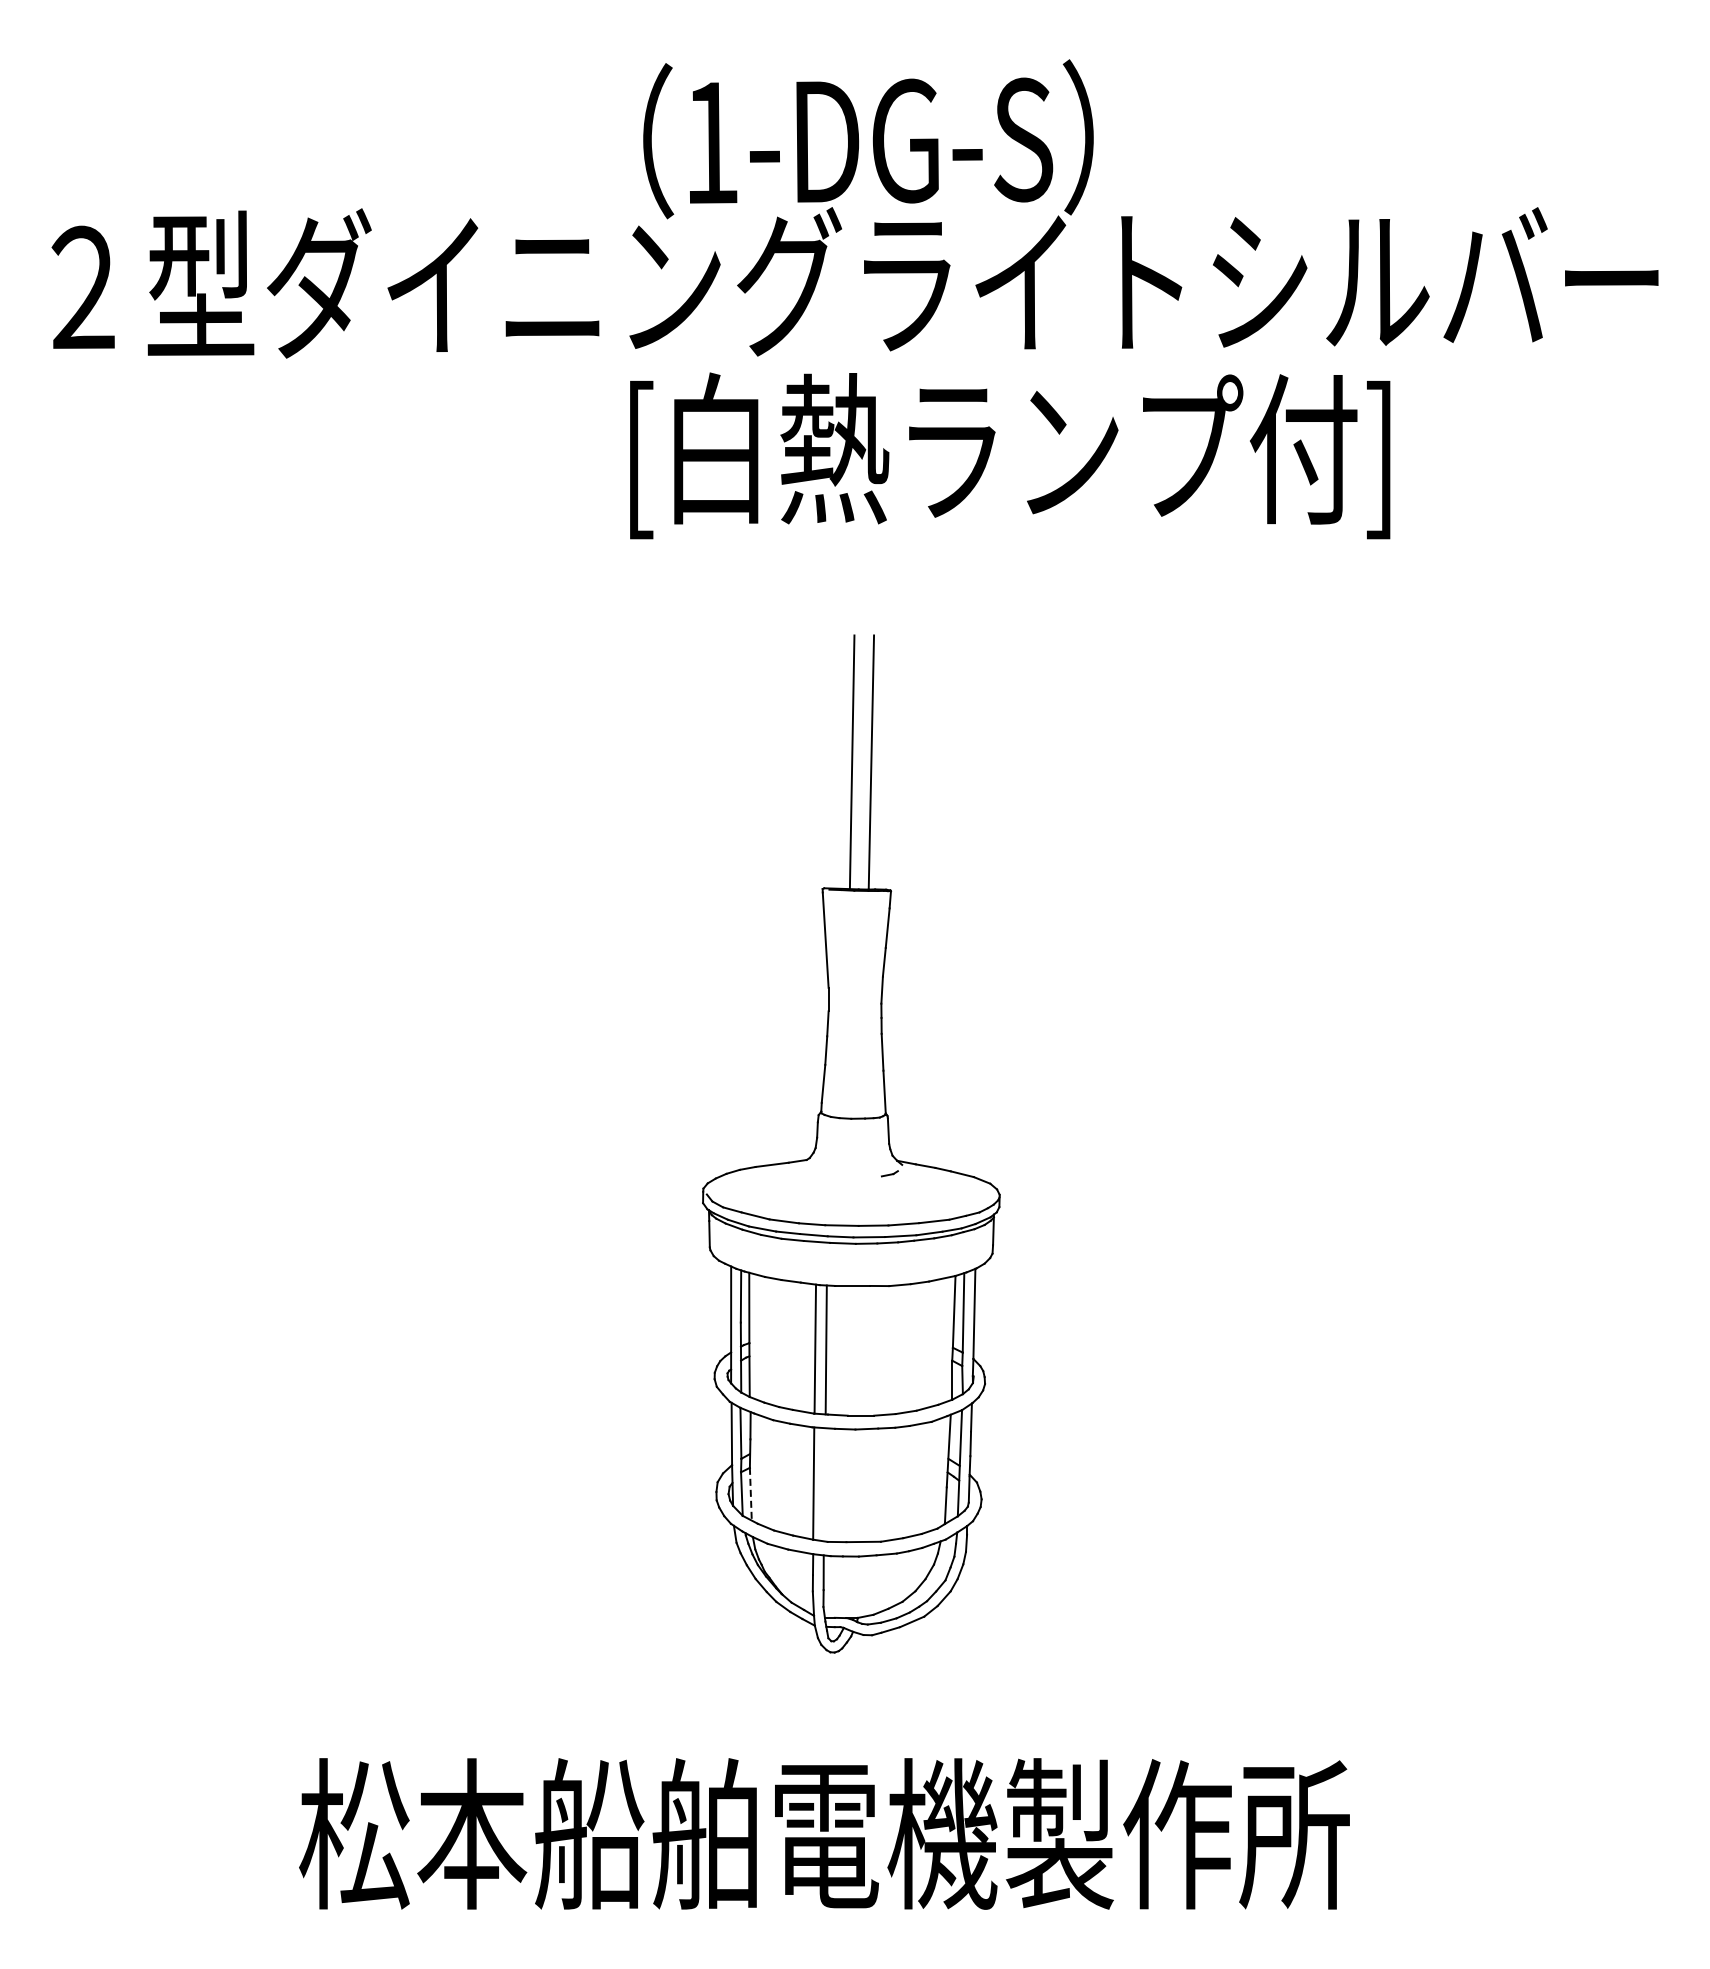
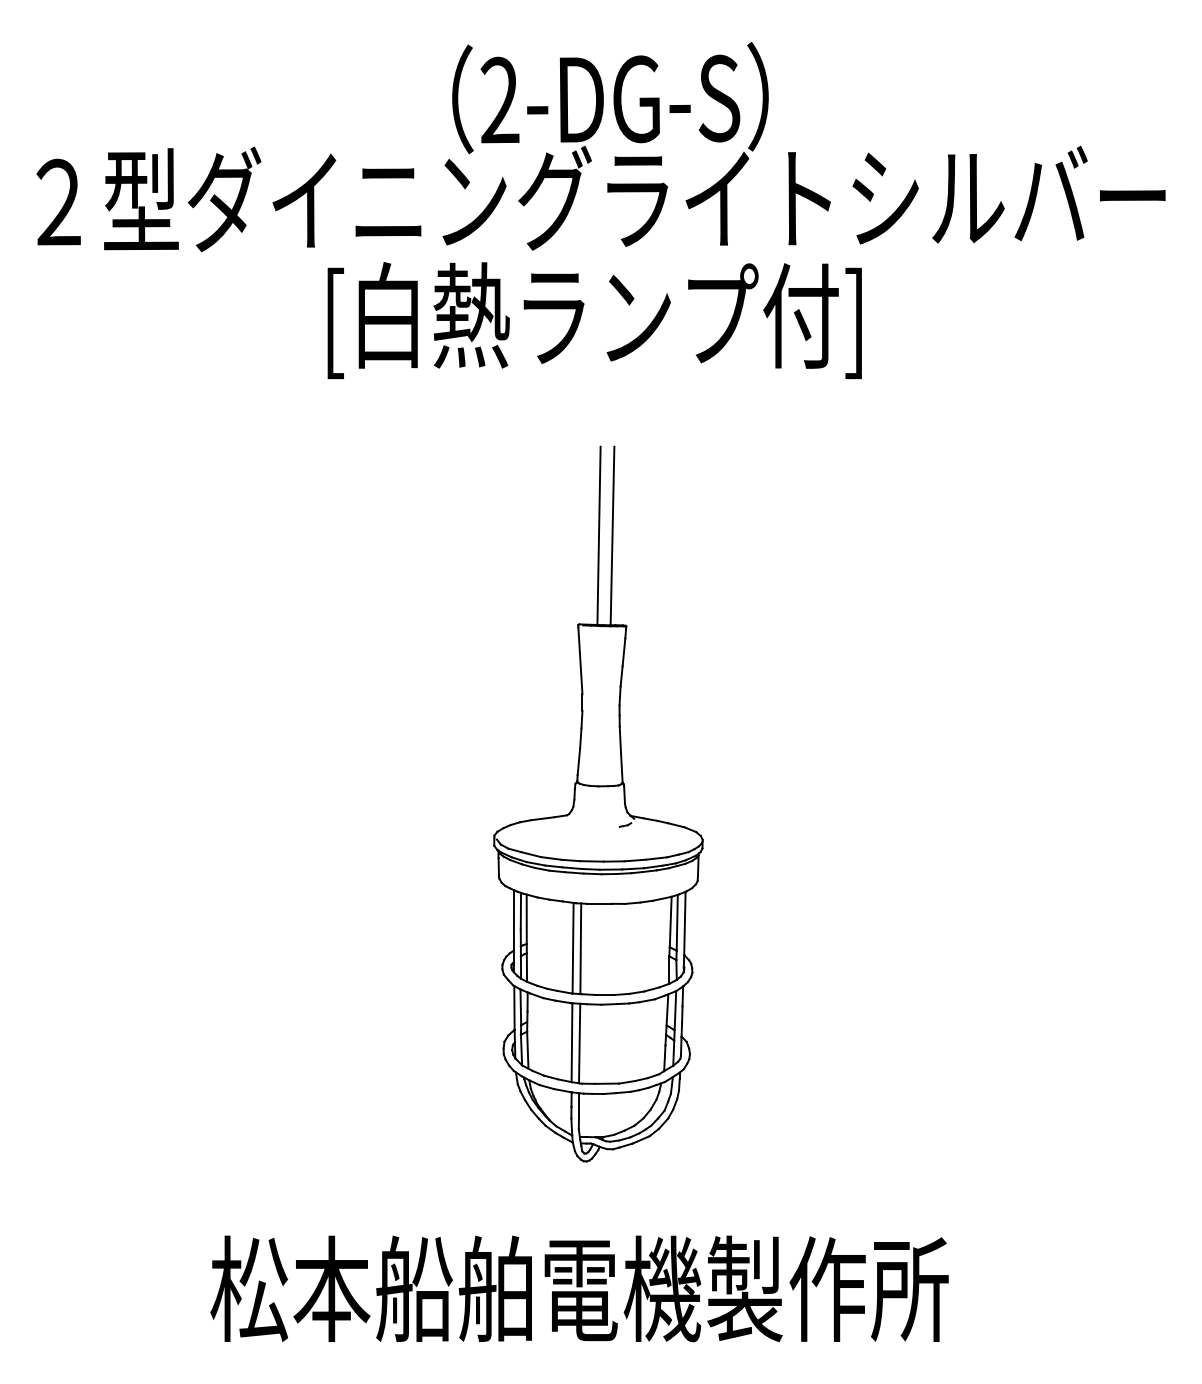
text: (710, 141) -> (499, 99), 1-DG-S -> 2-DG-S
text: (1010, 455) -> (595, 320), moved
line: (824, 1484) -> (579, 1043), added
line: (750, 1494) -> (527, 1050), dashed -> solid

